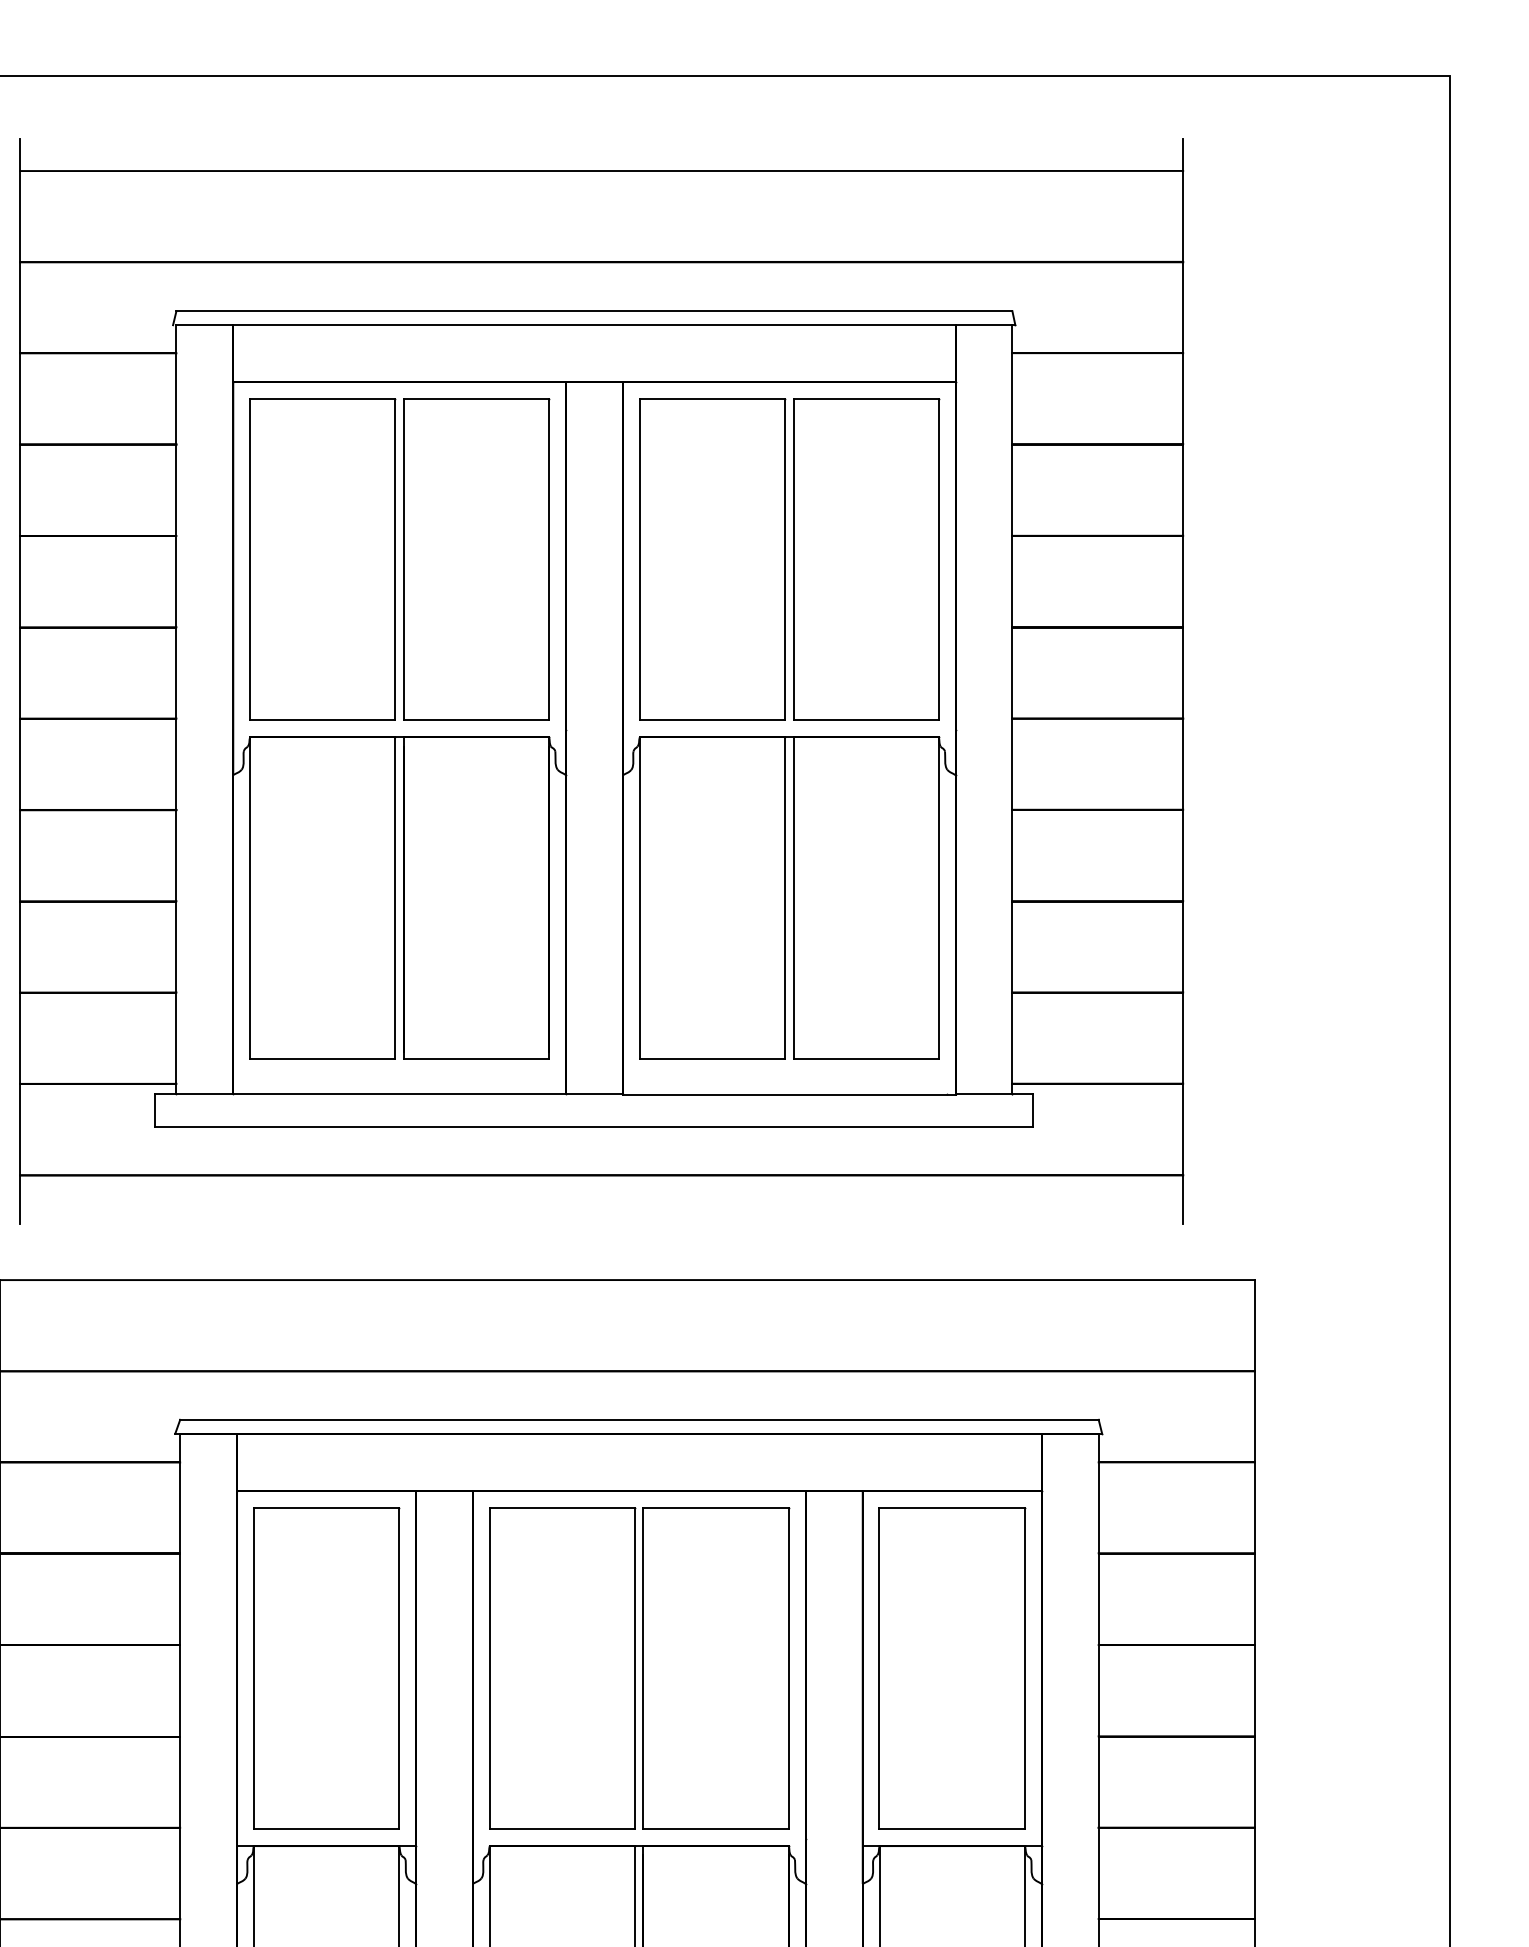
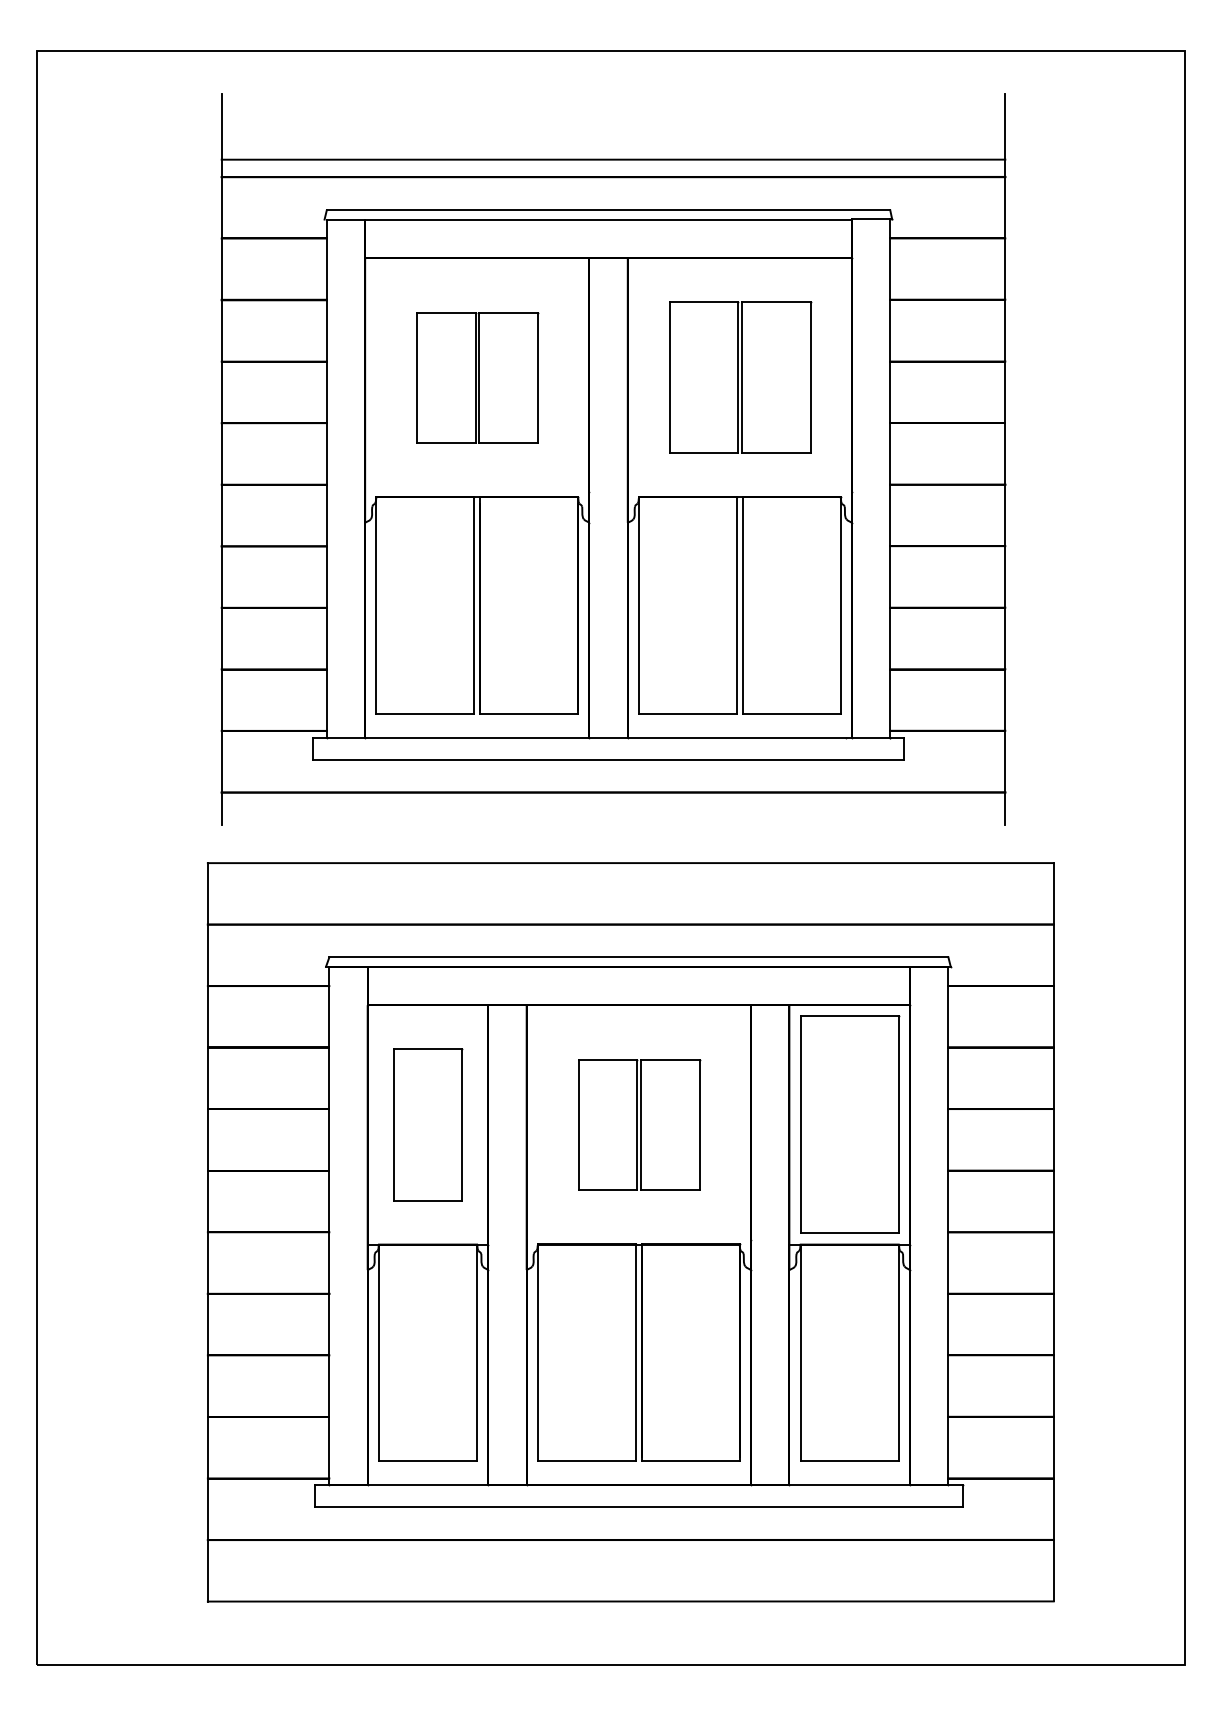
line: (601, 170) -> (613, 159), moved
part: (399, 559) -> (477, 377), size x0.6
part: (790, 559) -> (740, 377), size x0.7
part: (327, 1667) -> (428, 1124), size x0.7
part: (640, 1667) -> (639, 1124), size x0.6

